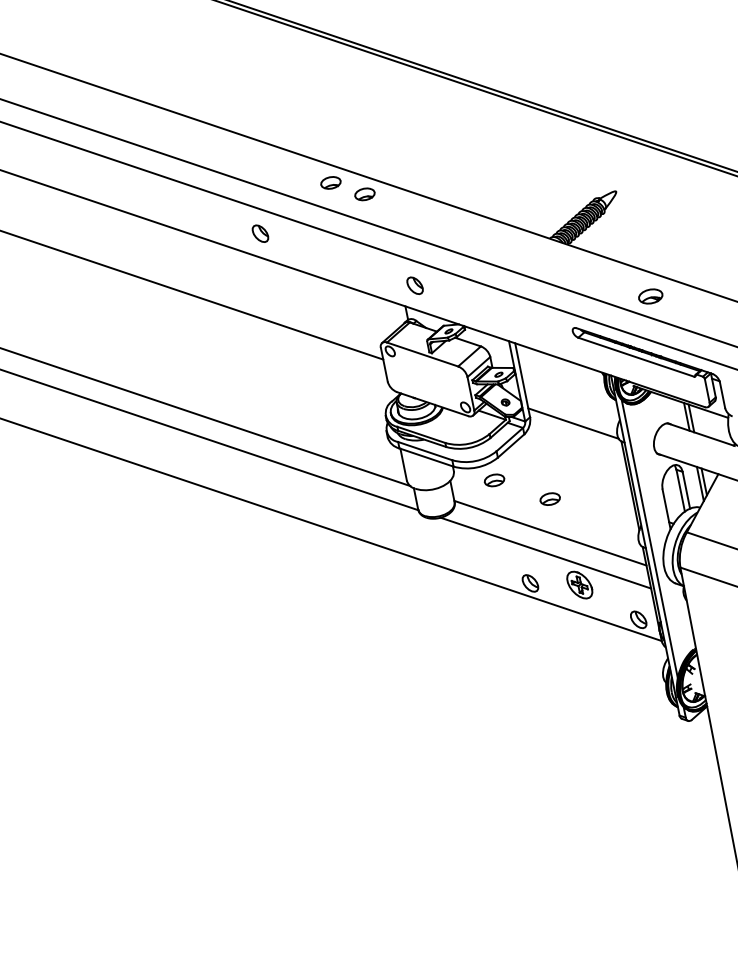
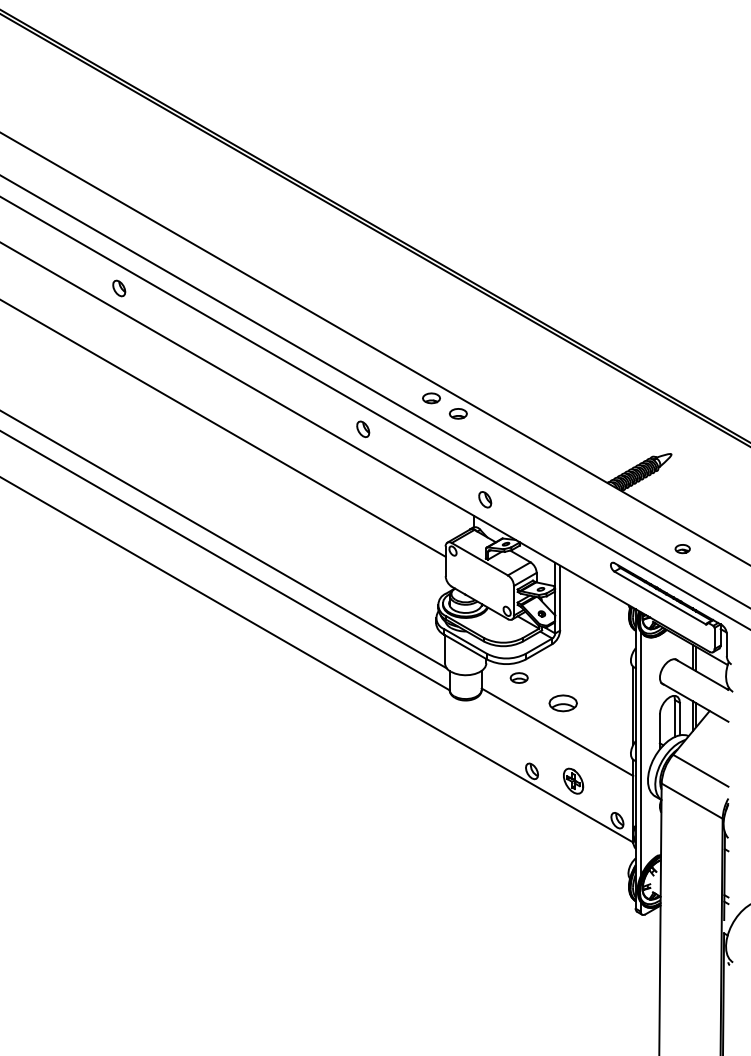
part: (650, 295) -> (682, 548), size x0.7
line: (572, 422) -> (595, 642), removed
part: (549, 499) -> (562, 703), size x1.6
line: (546, 553) -> (550, 748), removed

